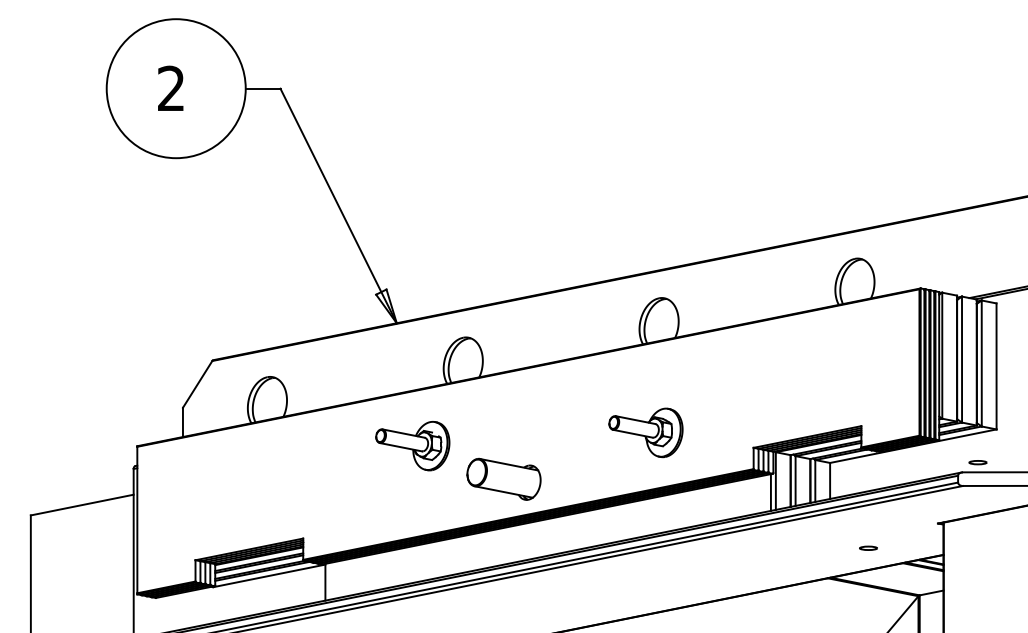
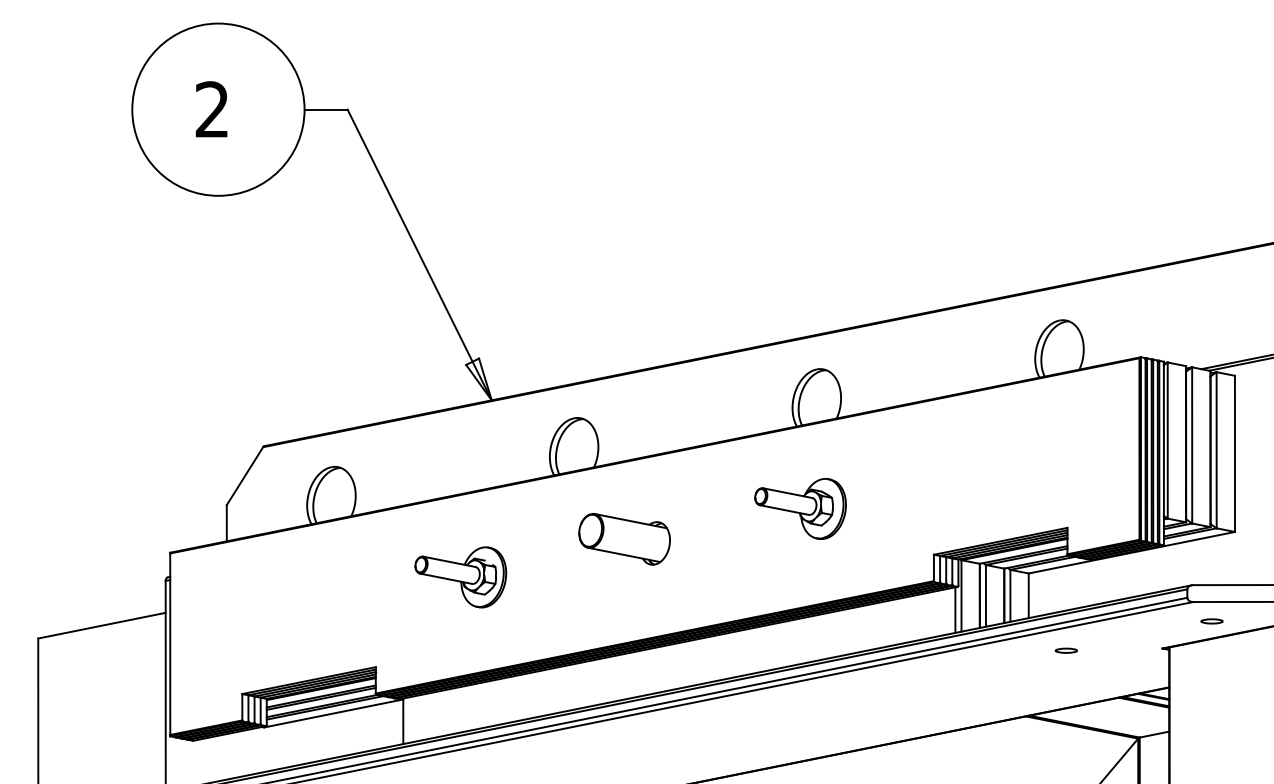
part: (645, 432) -> (799, 508), moved
part: (412, 446) -> (460, 577), moved
part: (977, 462) -> (1211, 621), moved
part: (503, 478) -> (623, 538), moved
part: (868, 547) -> (1066, 649), moved

